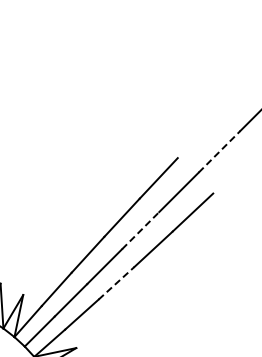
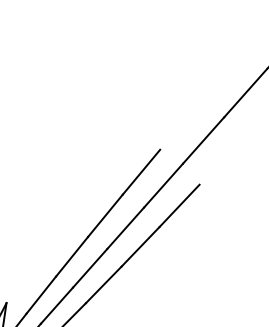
line: (219, 151) -> (203, 140), dashed -> solid
line: (141, 230) -> (126, 227), dashed -> solid
line: (116, 282) -> (103, 284), dashed -> solid

